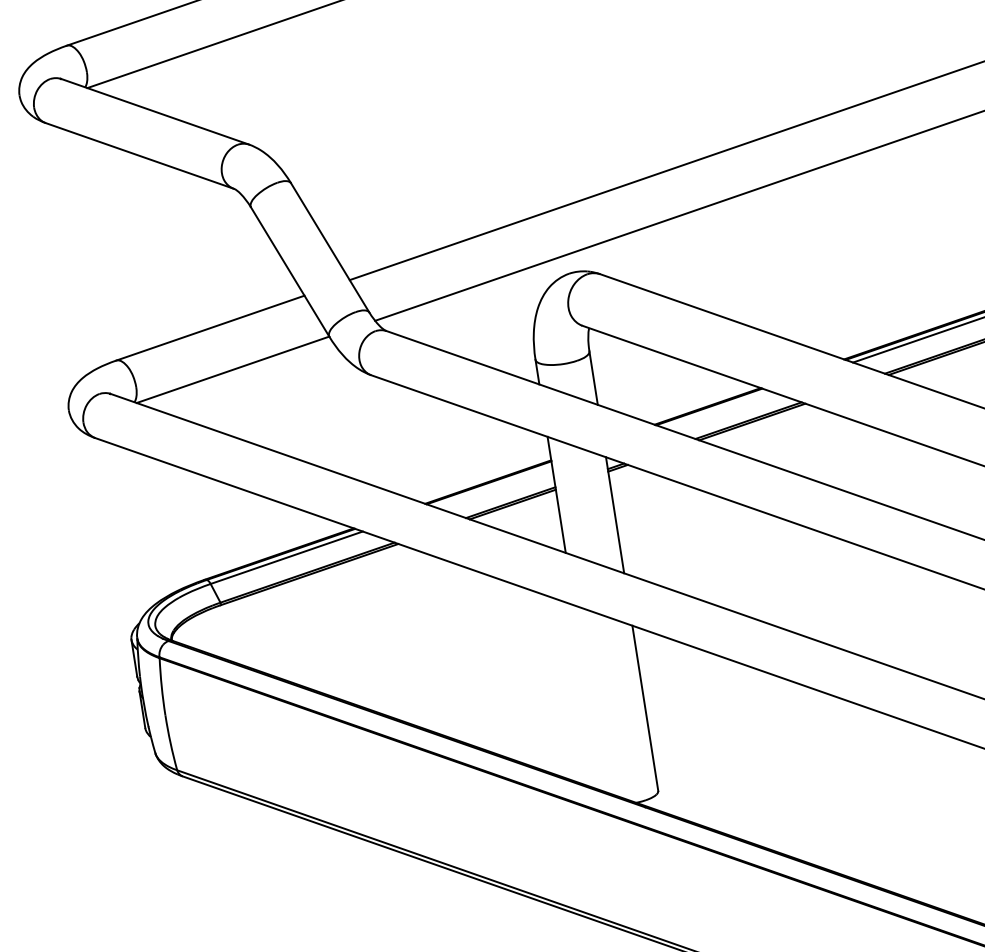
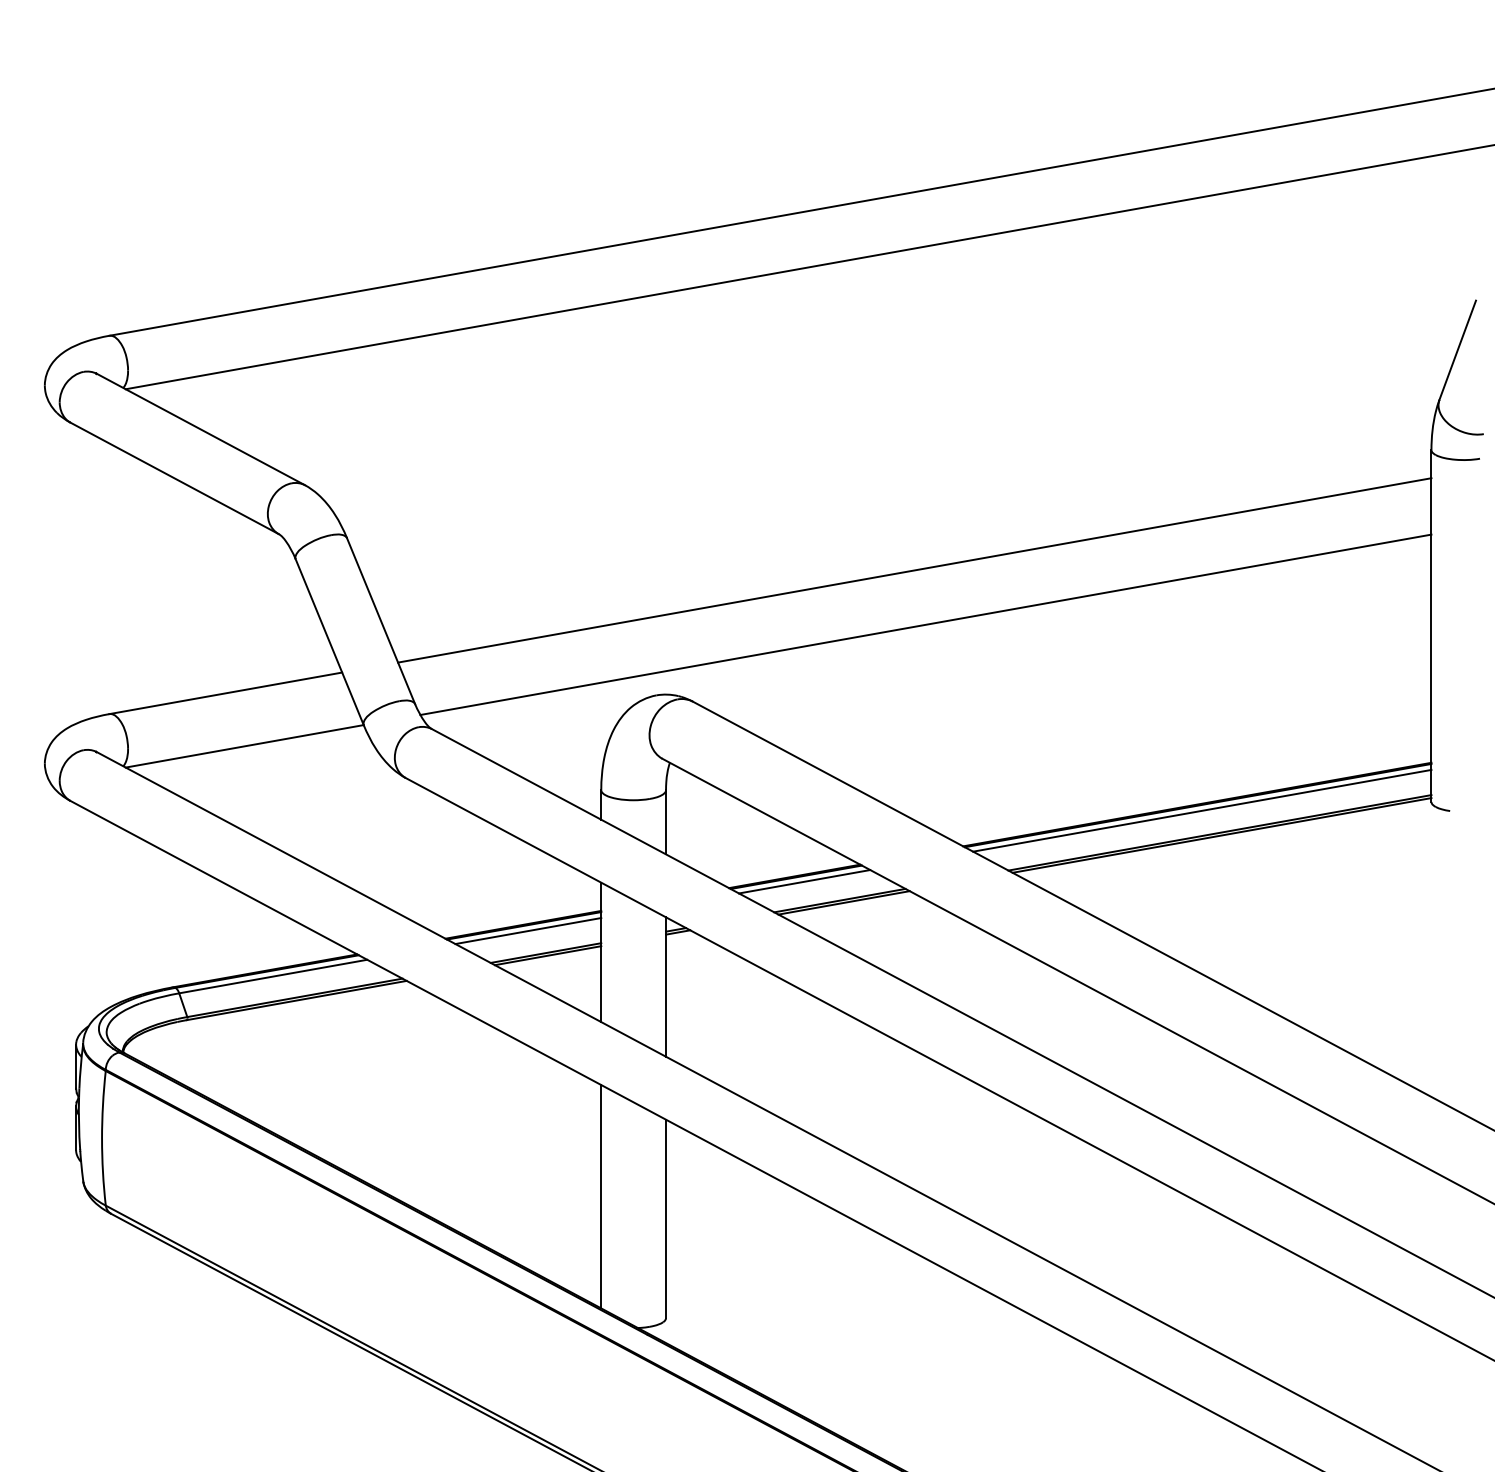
line: (716, 409) -> (804, 881), added
line: (493, 486) -> (528, 931), added
line: (588, 698) -> (601, 1196), added

